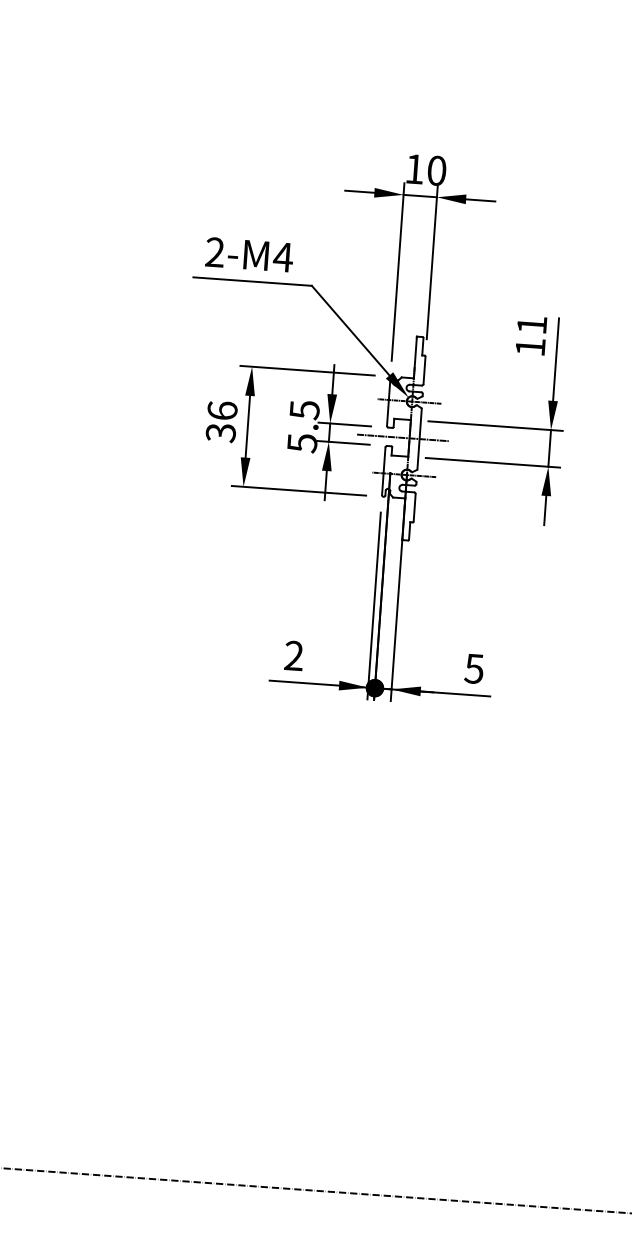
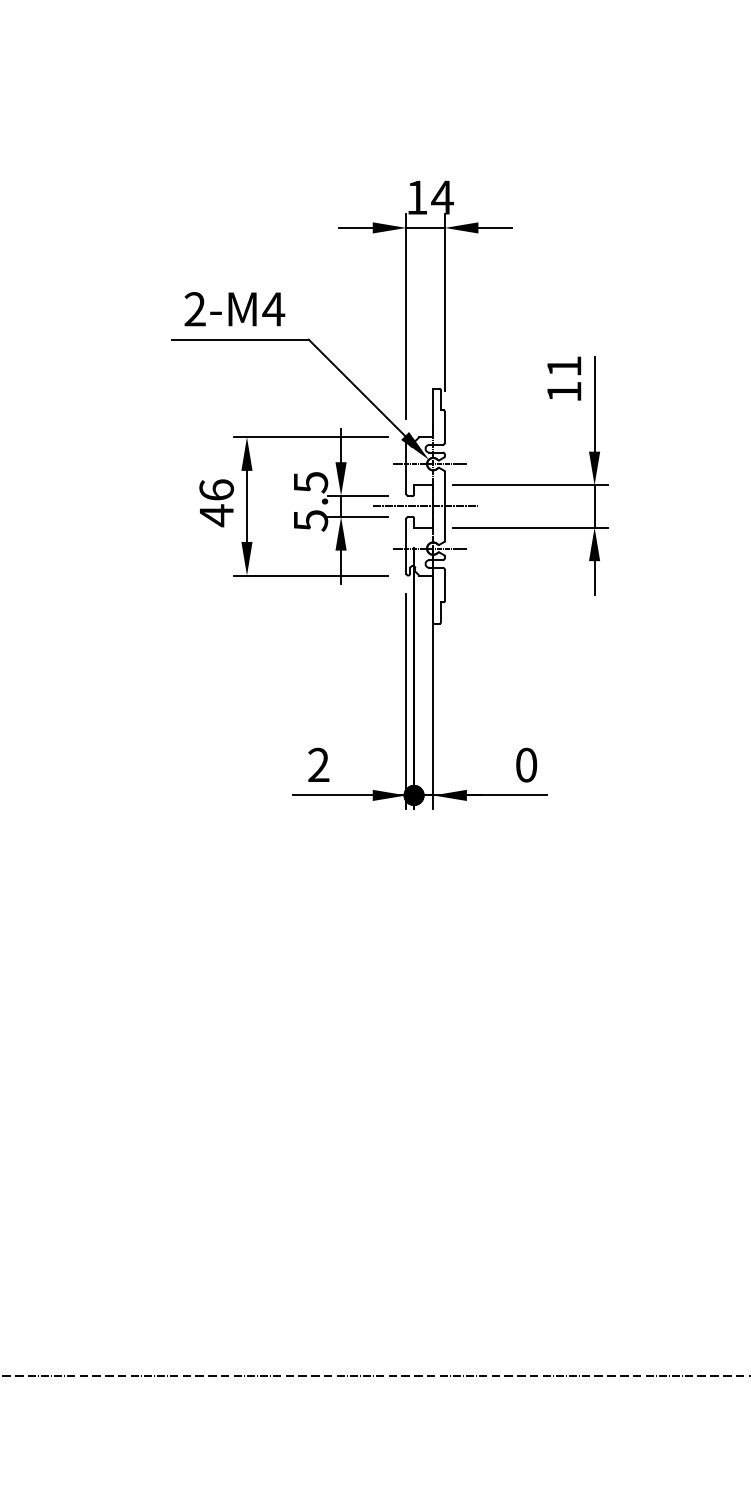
text: (436, 170) -> (442, 197), 10 -> 14
text: (220, 432) -> (216, 515), 36 -> 46
text: (474, 668) -> (526, 764), 5 -> 0

